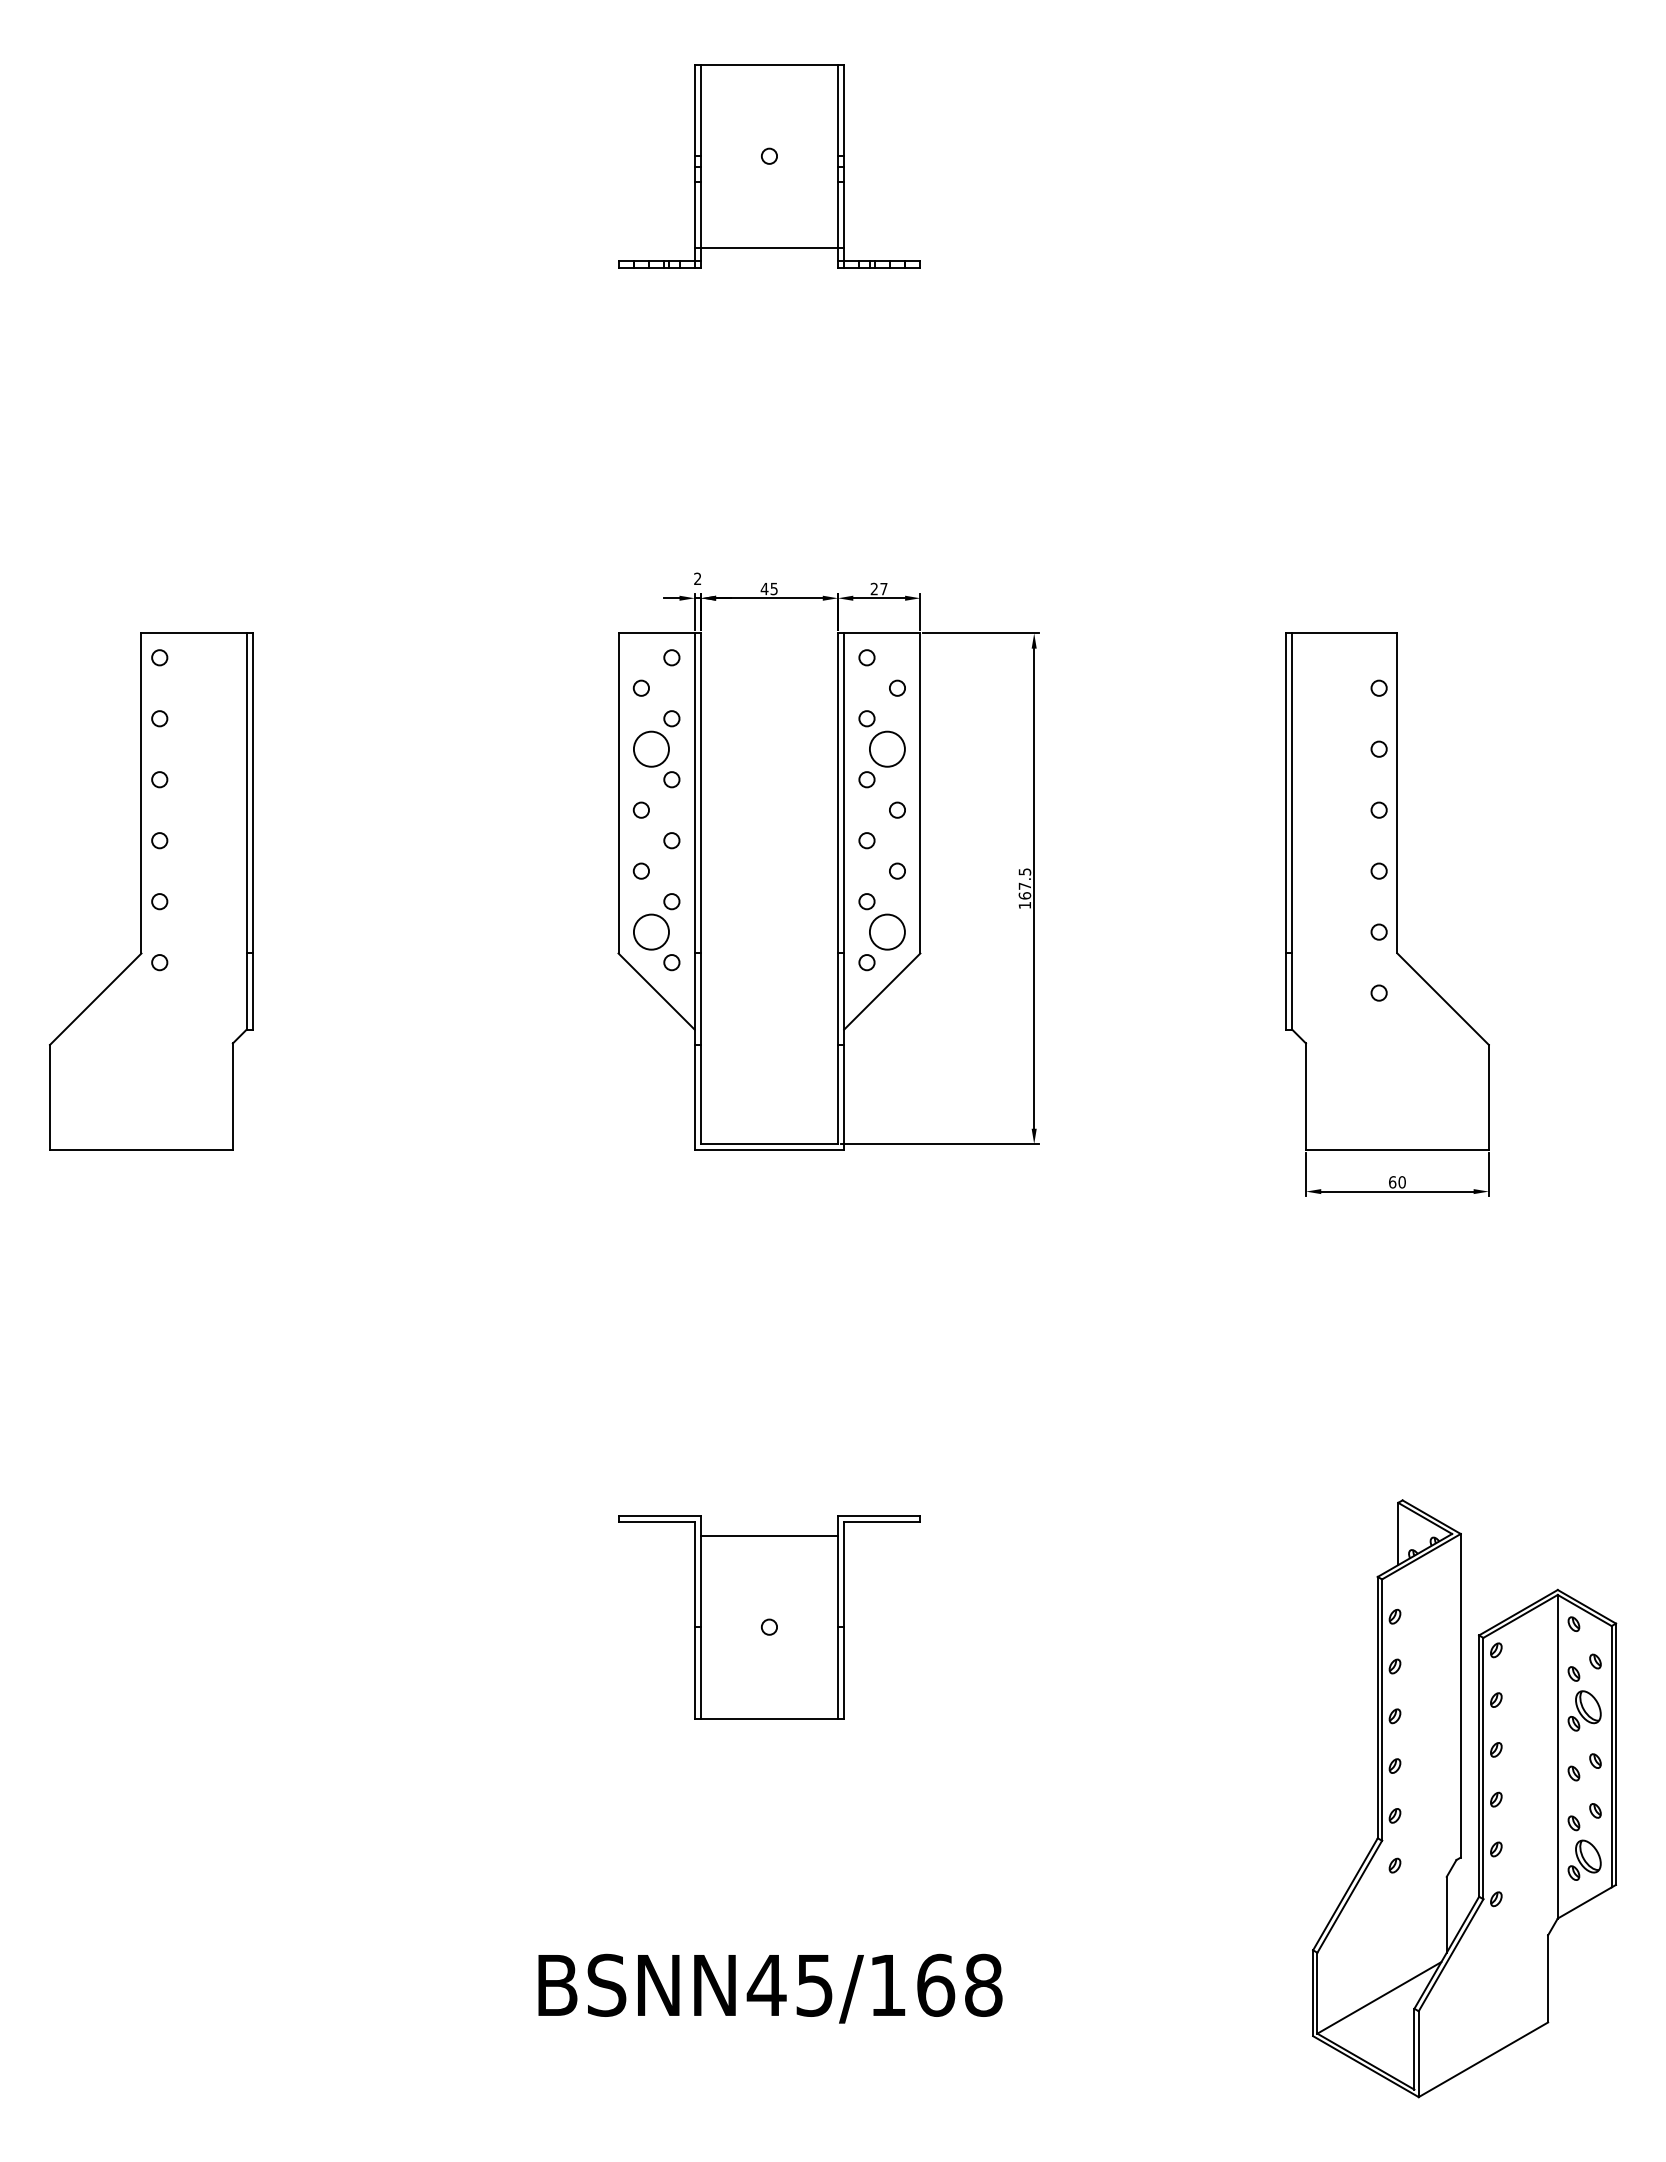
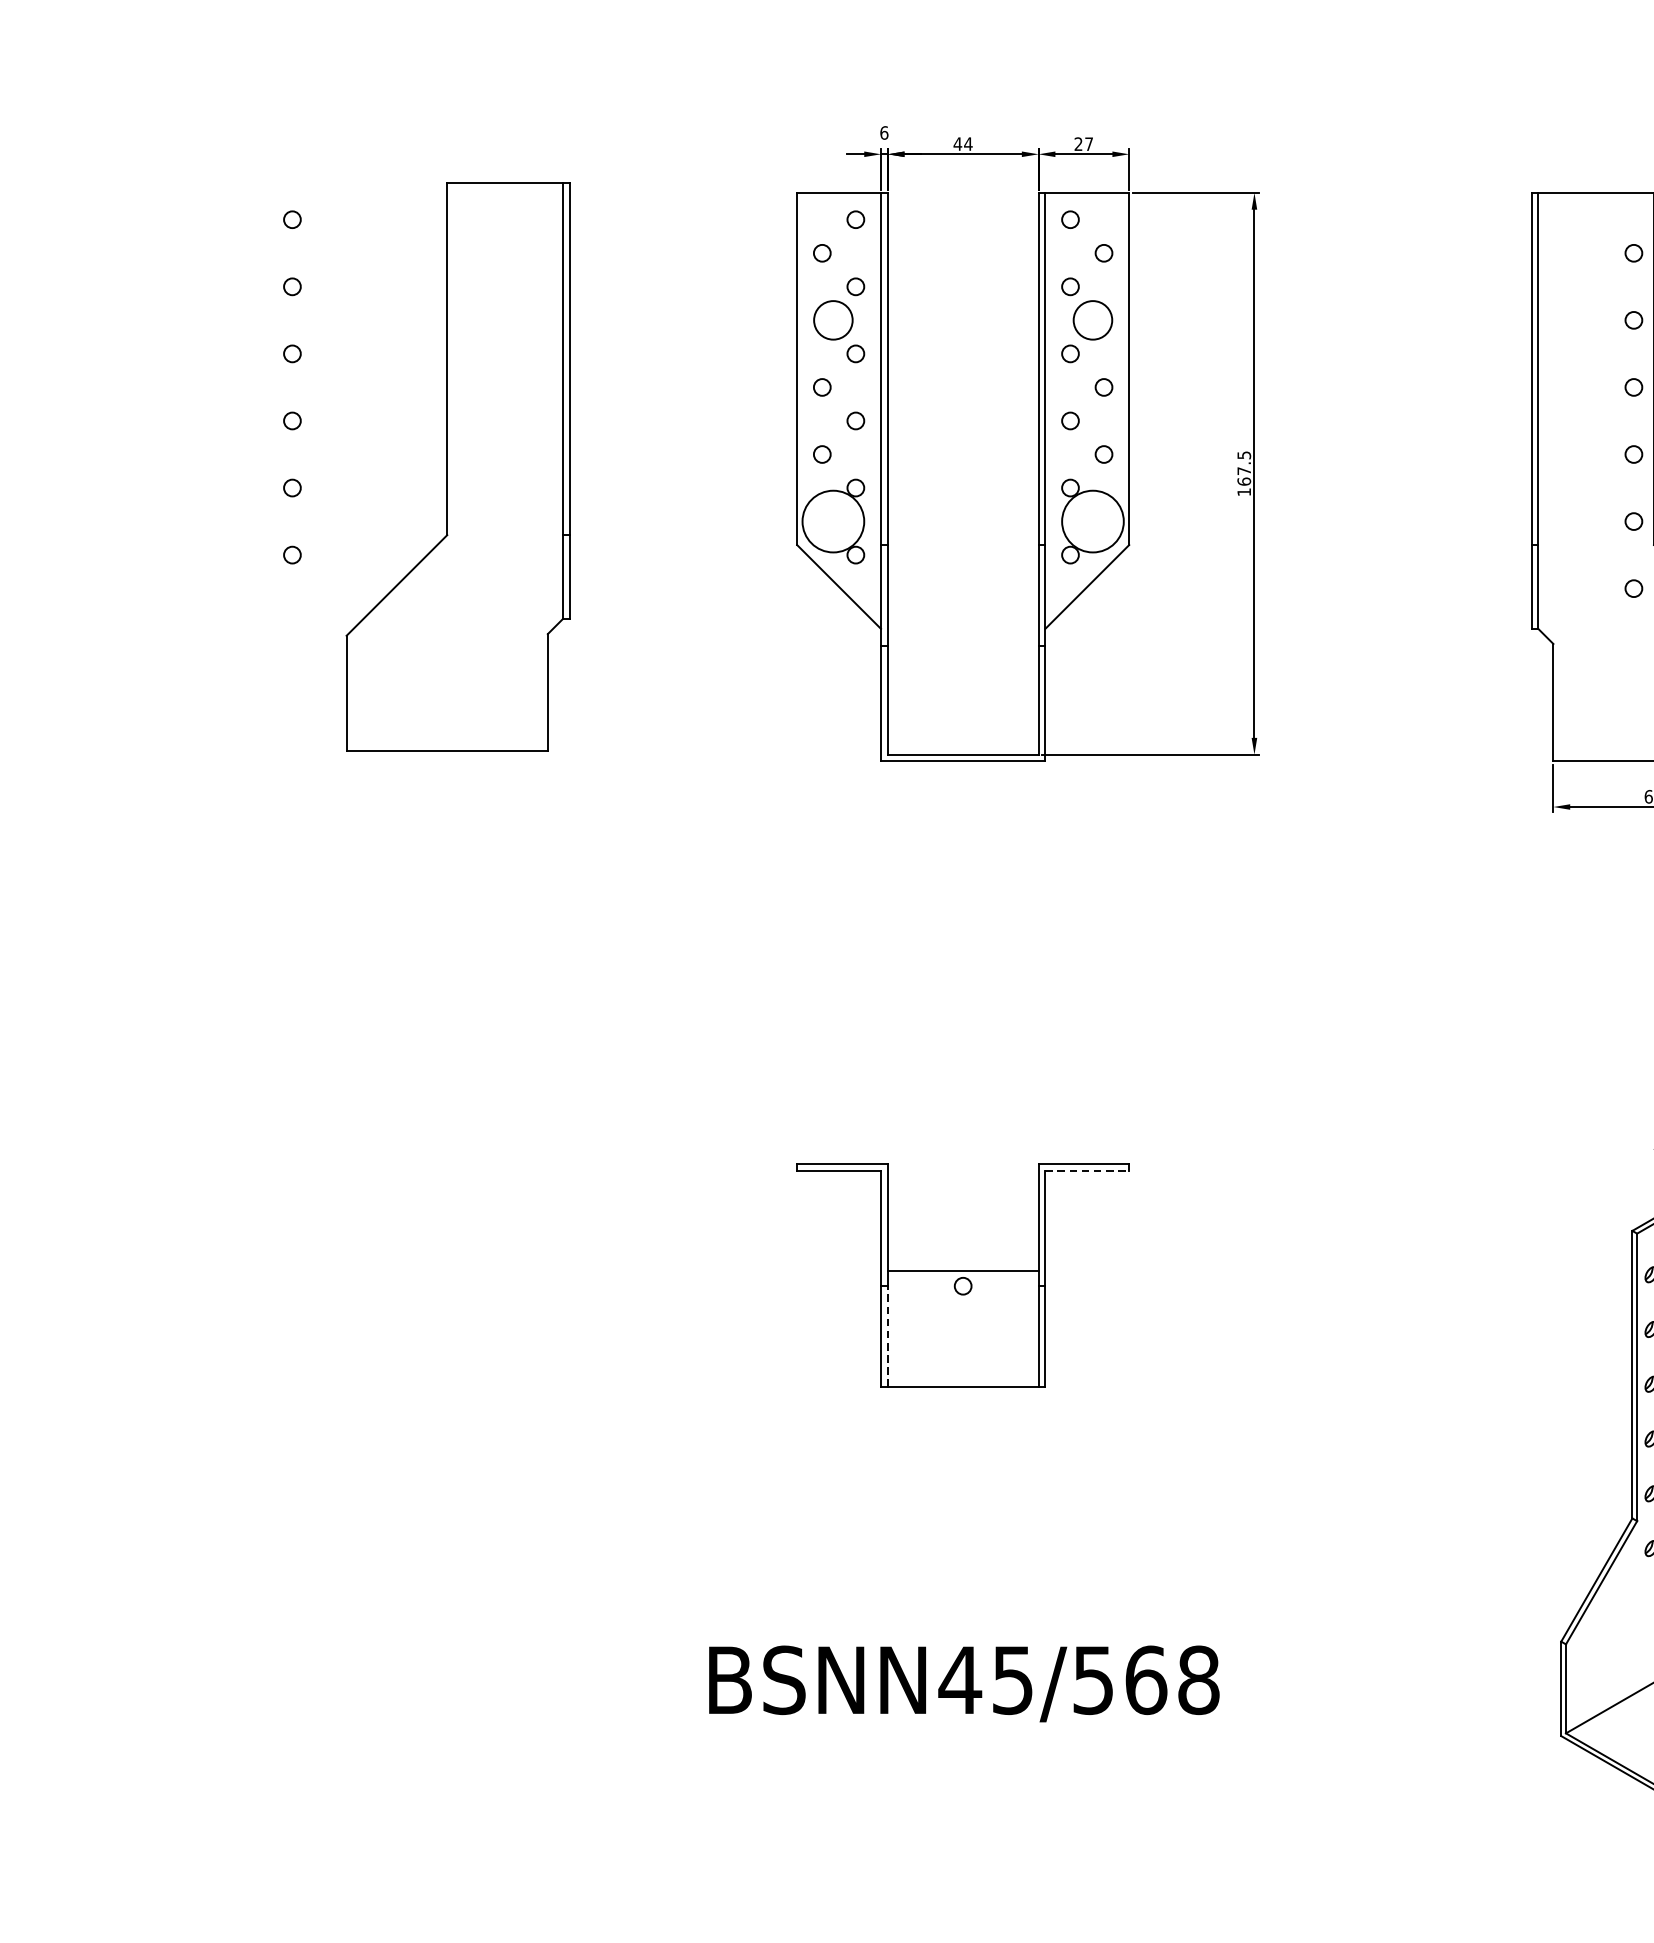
text: (697, 578) -> (884, 132), 2 -> 6
text: (774, 589) -> (968, 144), 45 -> 44
part: (151, 891) -> (458, 466), moved
circle: (651, 931) -> (833, 520), size x1.6
circle: (886, 931) -> (1091, 520), size x1.6
line: (882, 1522) -> (1087, 1171), solid -> dashed
line: (769, 1535) -> (963, 1271), moved
line: (700, 1672) -> (887, 1336), solid -> dashed
text: (887, 1985) -> (1093, 1680), BSNN45/168 -> BSNN45/568

